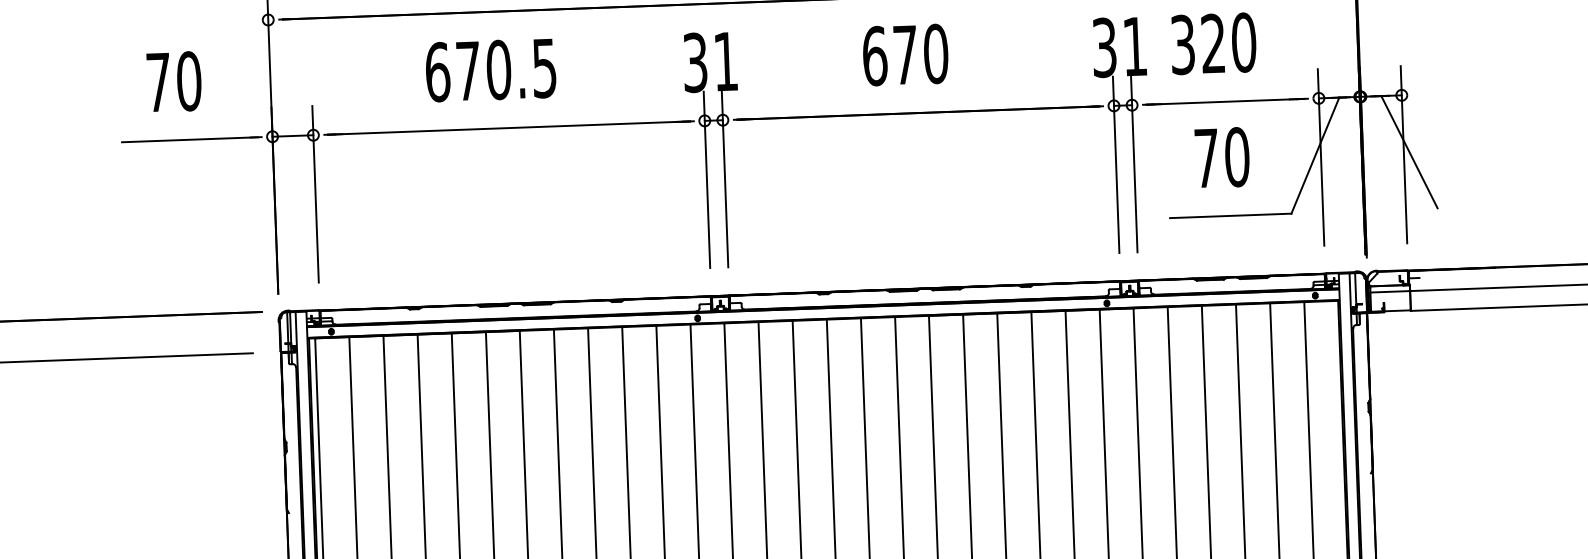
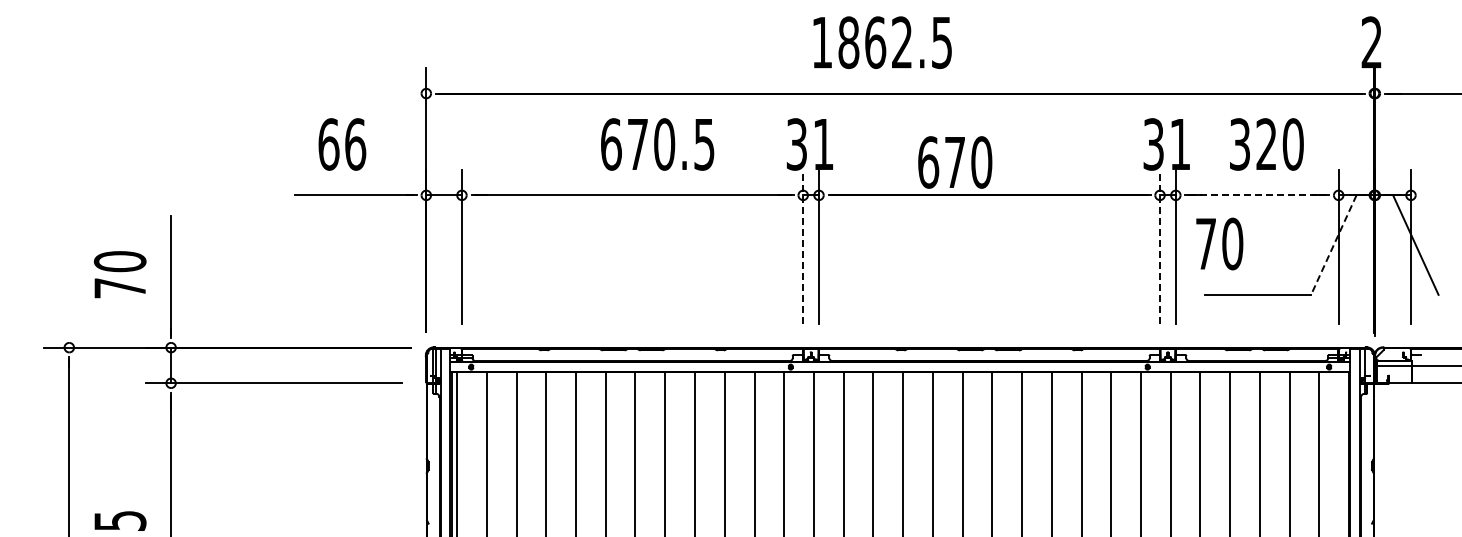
text: (1213, 43) -> (1266, 144), moved
text: (905, 55) -> (955, 162), moved
text: (490, 70) -> (657, 144), moved
text: (174, 81) -> (342, 144), 70 -> 66
line: (1225, 101) -> (1257, 195), solid -> dashed
line: (1315, 156) -> (1333, 245), solid -> dashed
text: (1222, 157) -> (1219, 243), moved
line: (1116, 164) -> (1160, 246), solid -> dashed
line: (707, 179) -> (803, 246), solid -> dashed

